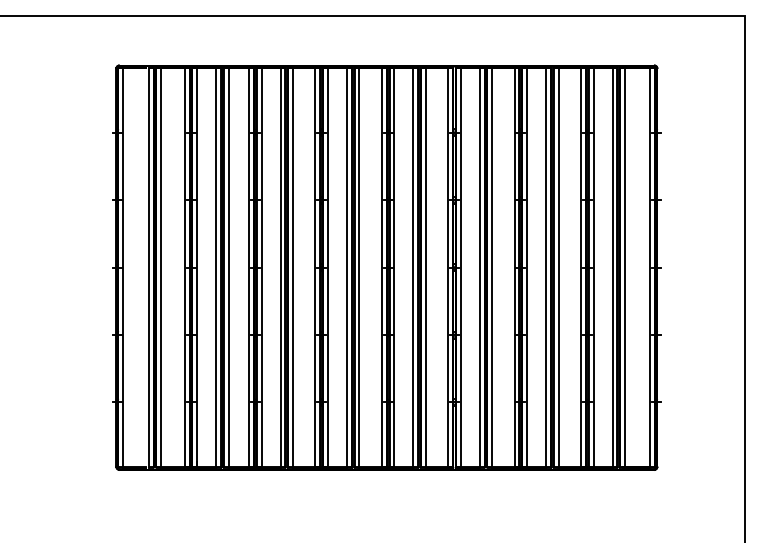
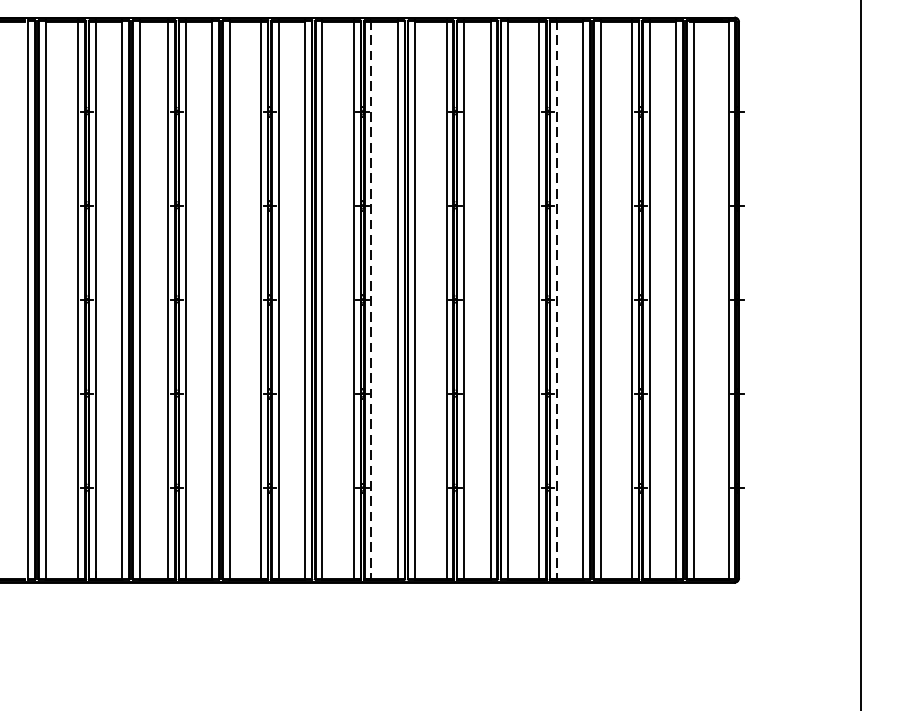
line: (394, 267) -> (371, 299), solid -> dashed
line: (527, 267) -> (557, 299), solid -> dashed

